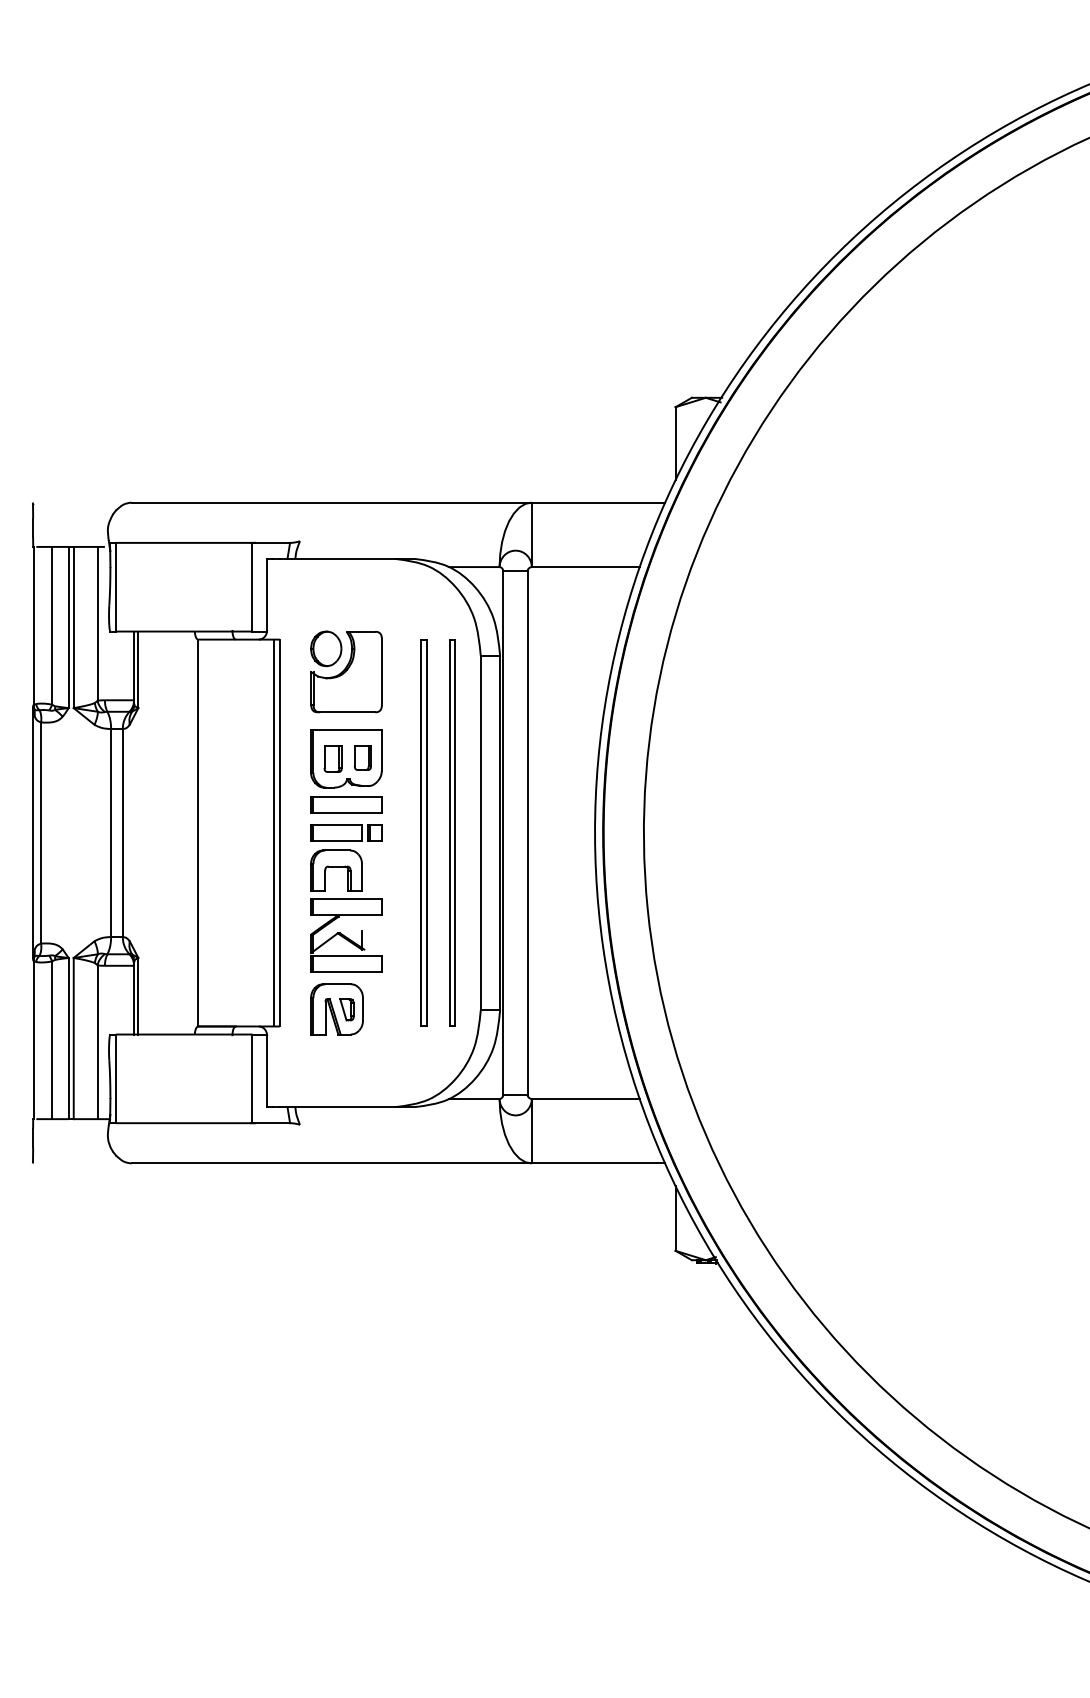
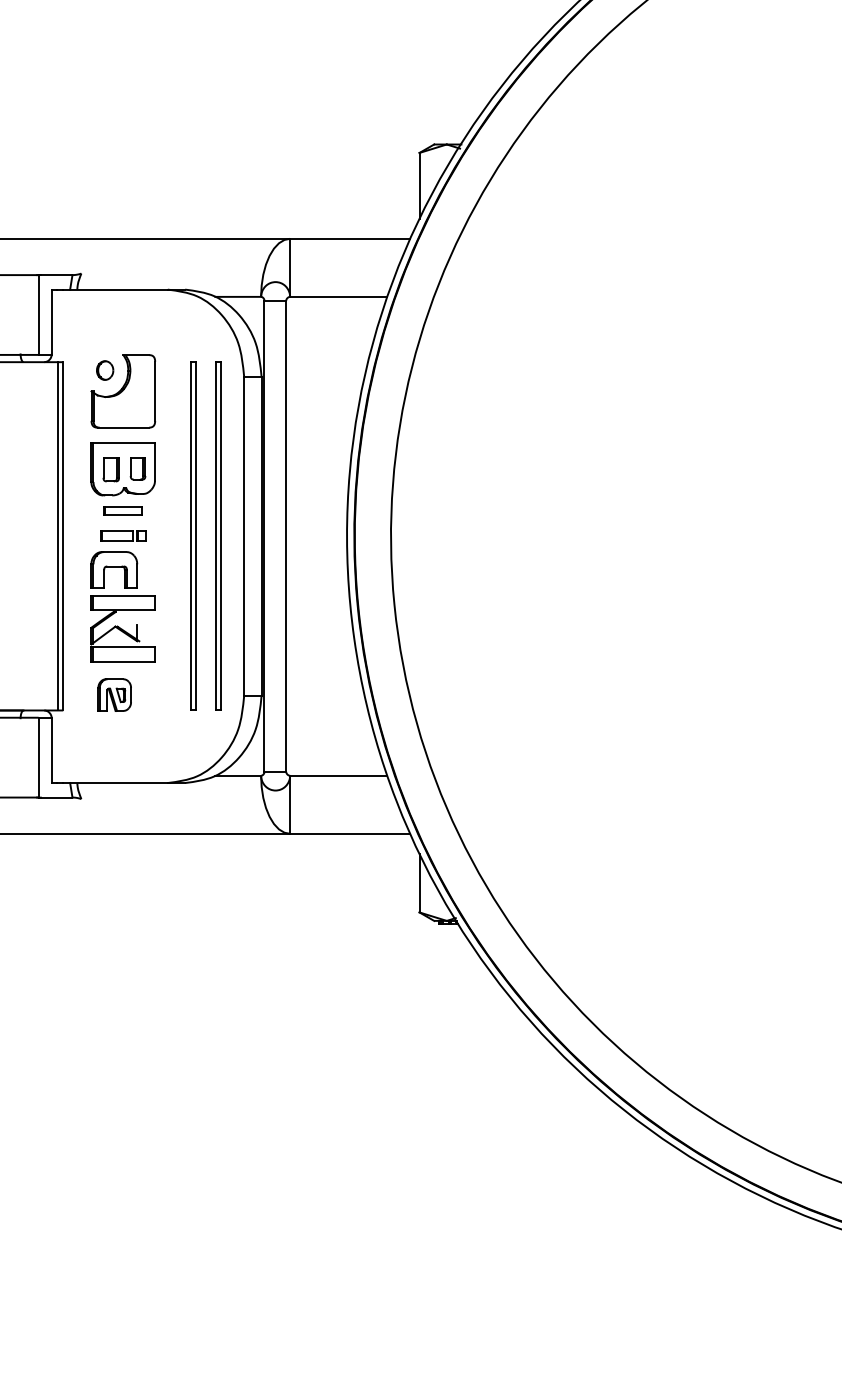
part: (326, 648) -> (105, 370), size x0.6
part: (346, 804) -> (123, 510), size x0.6
part: (346, 832) -> (123, 535), size x0.7
part: (336, 1009) -> (114, 695), size x0.7

